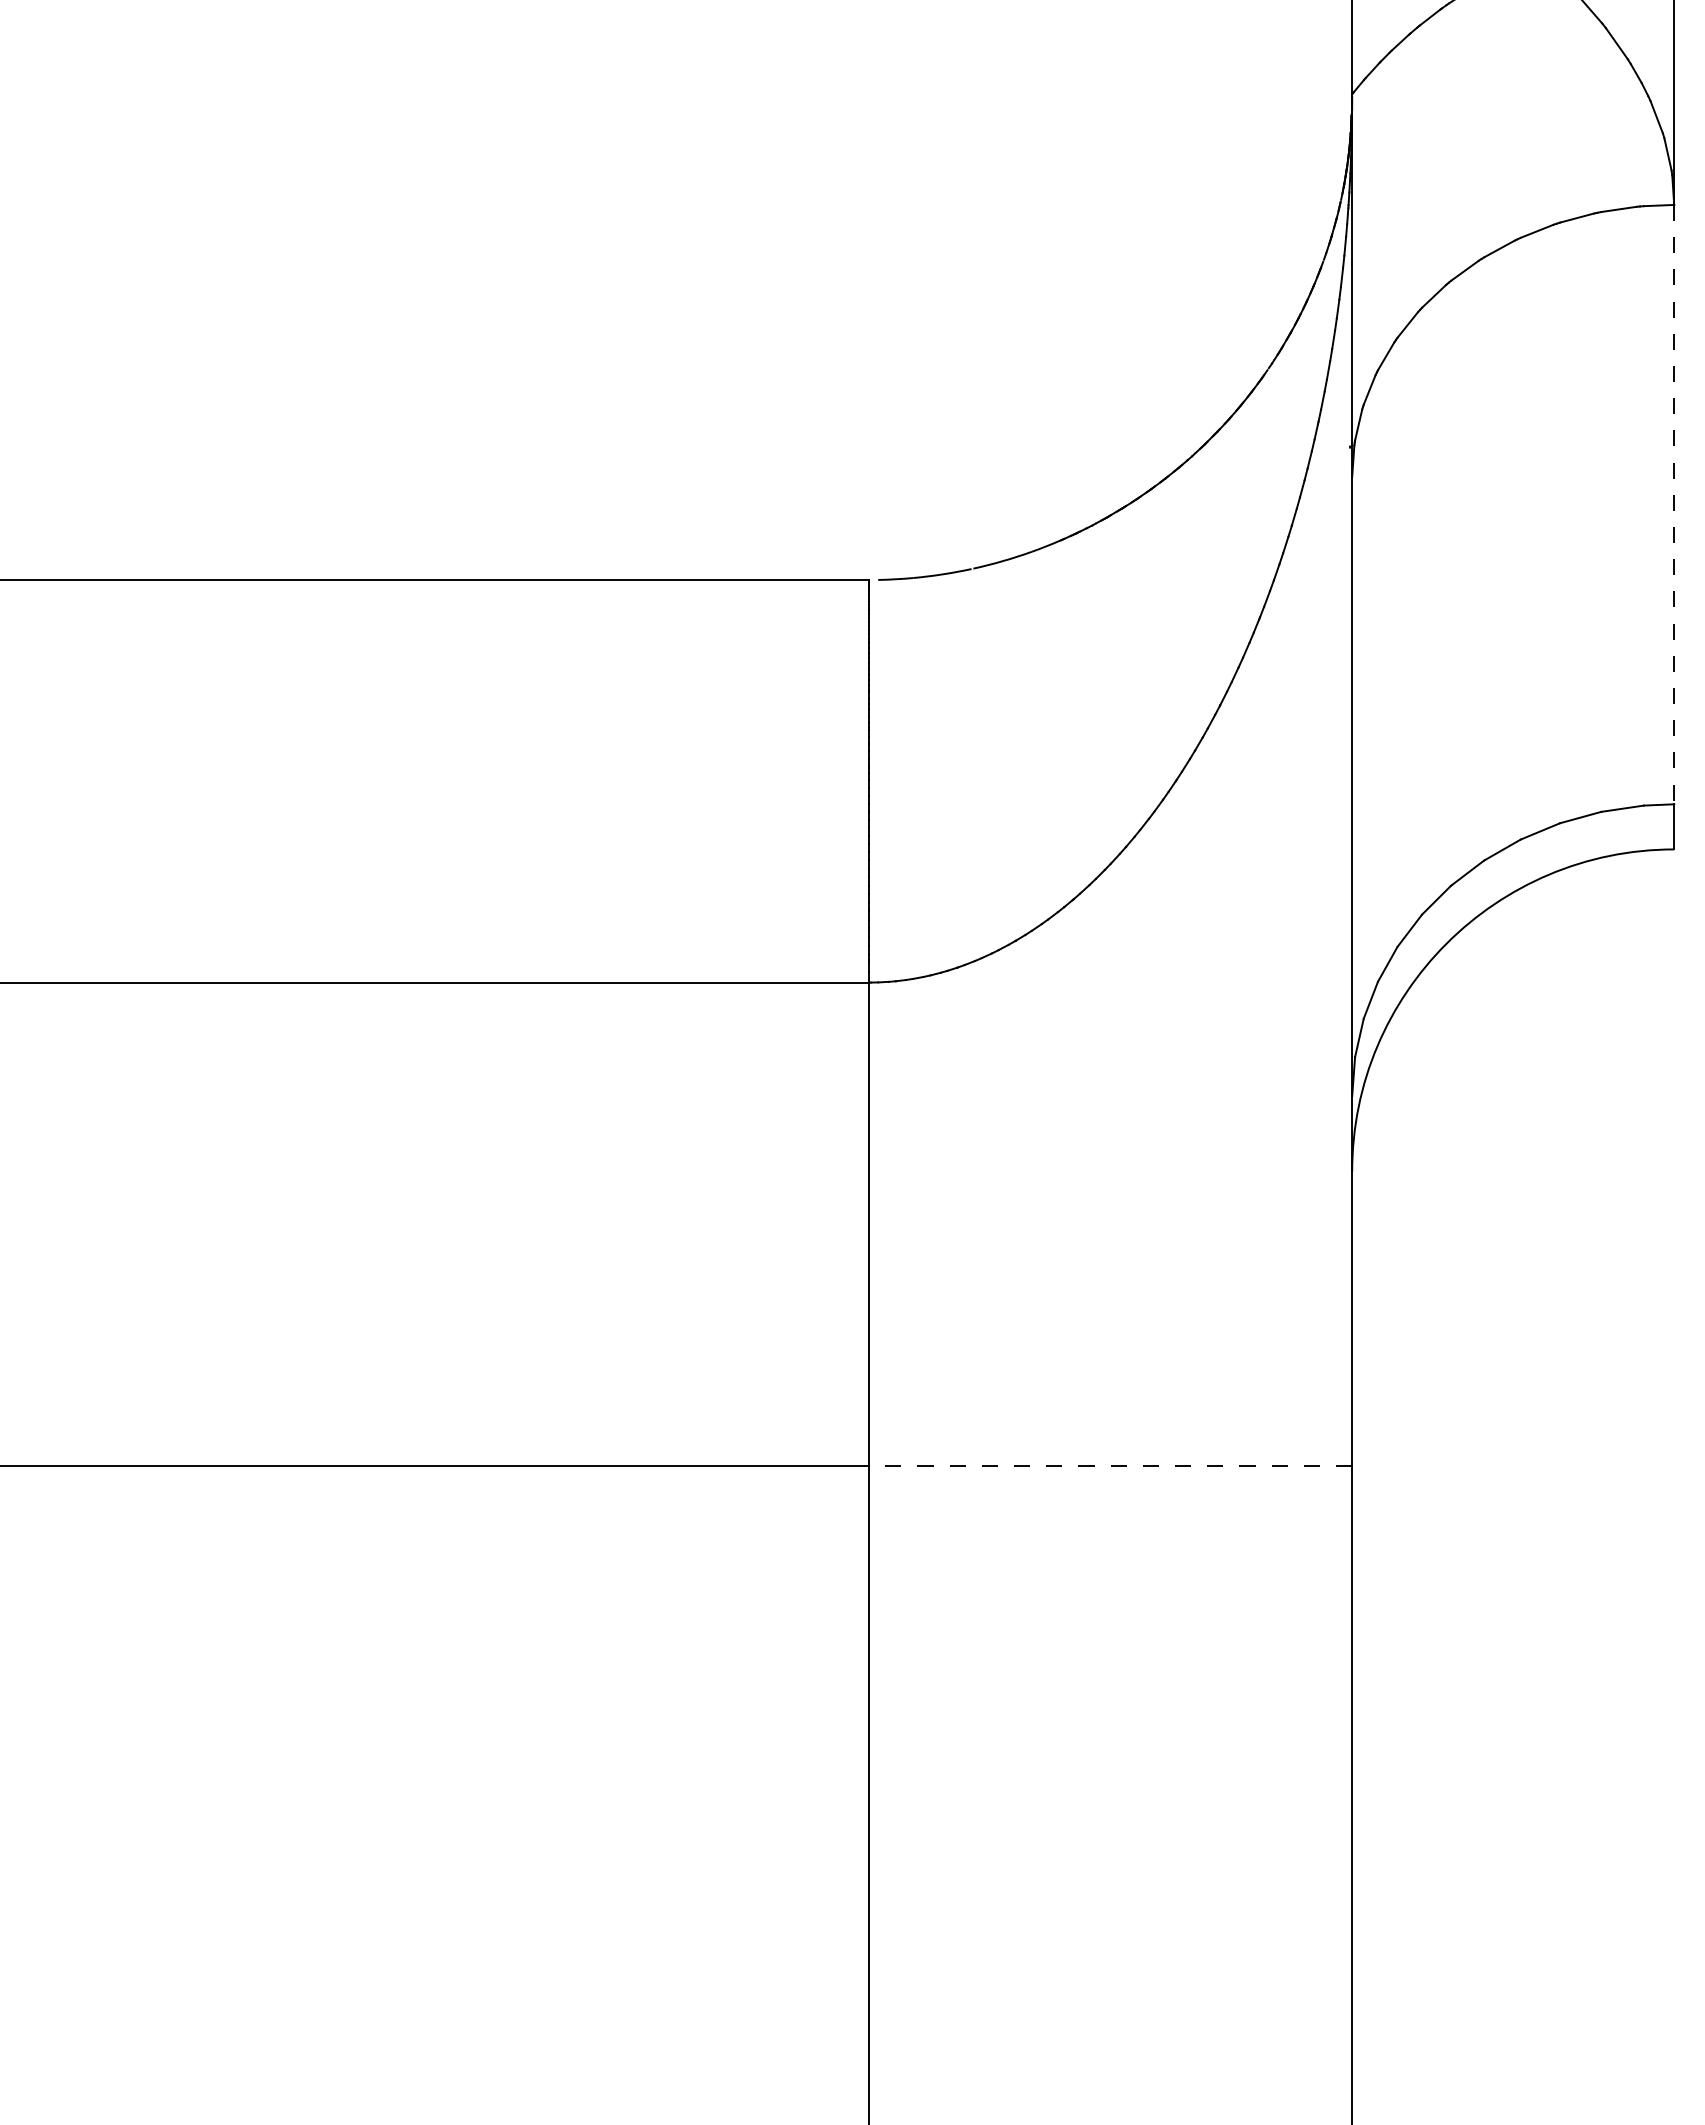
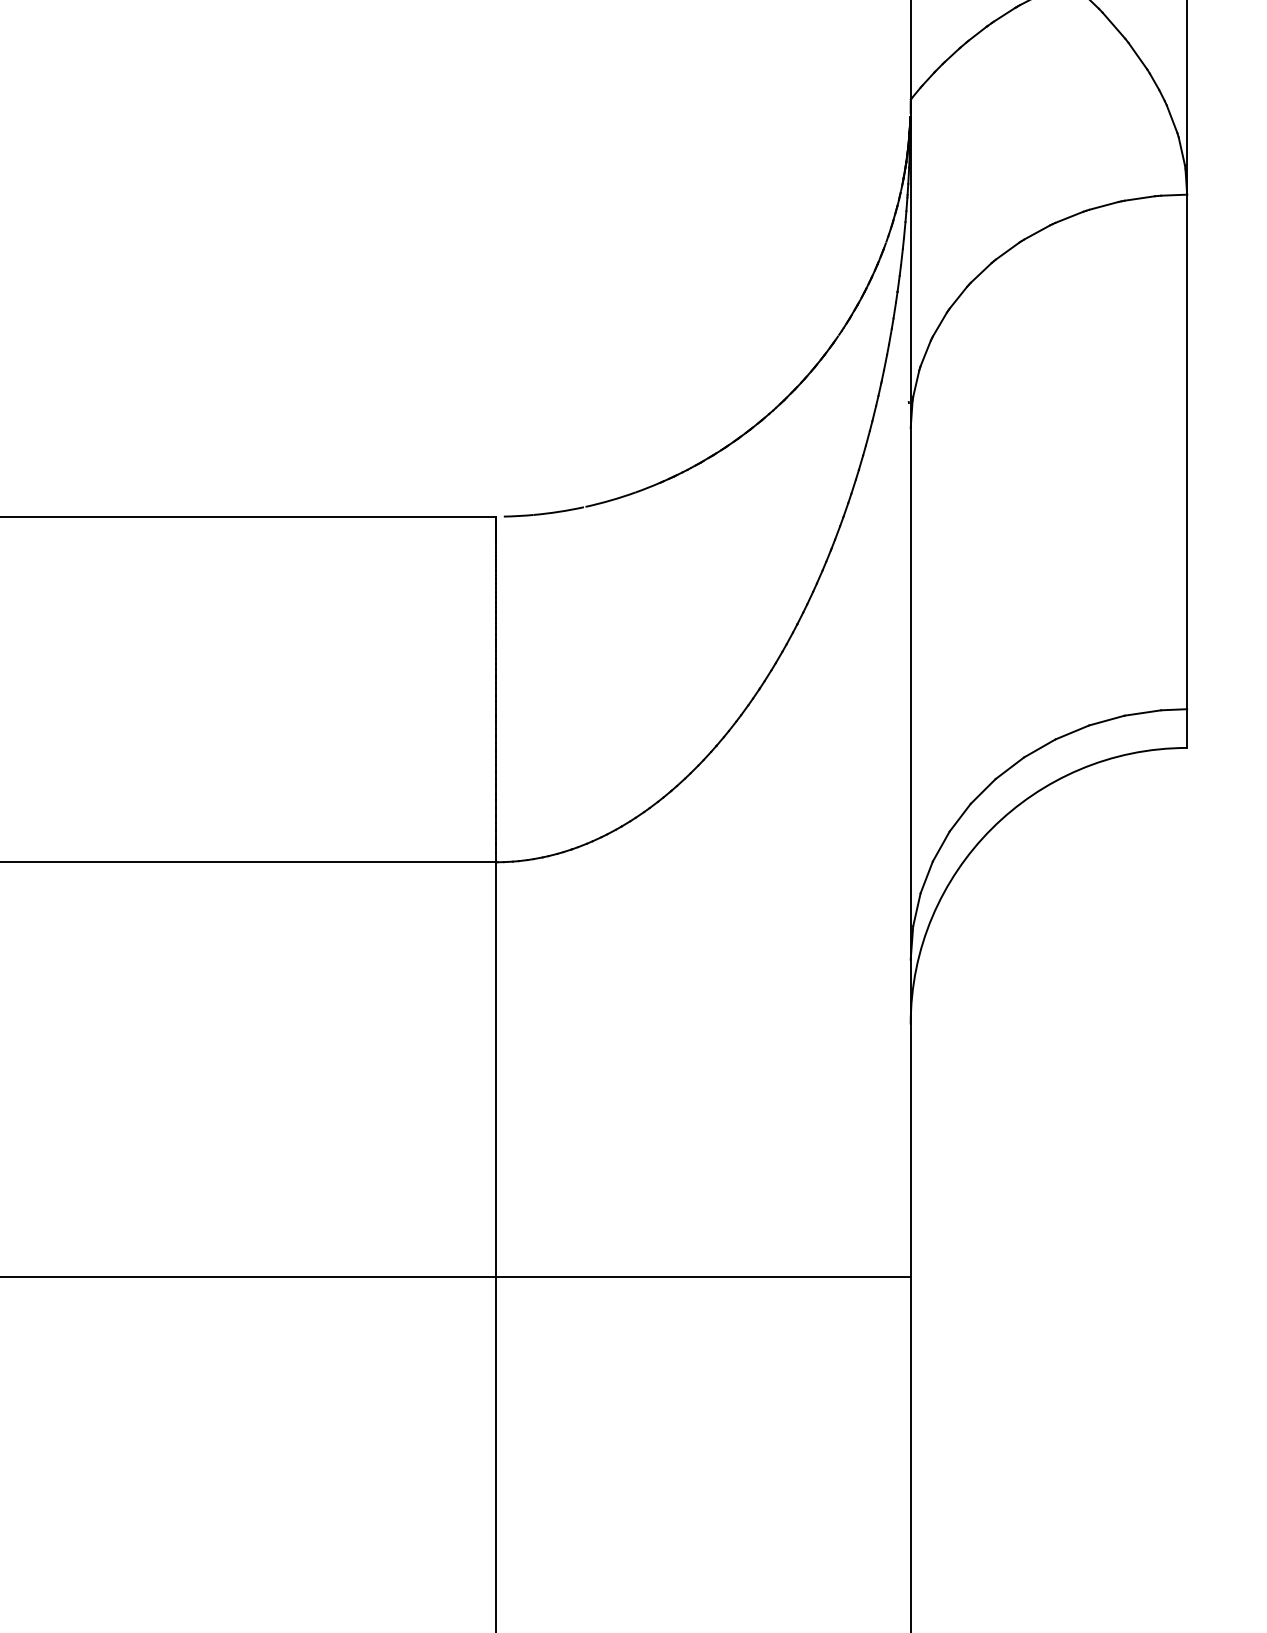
line: (1674, 504) -> (1187, 451), dashed -> solid
line: (1110, 1465) -> (703, 1276), dashed -> solid

